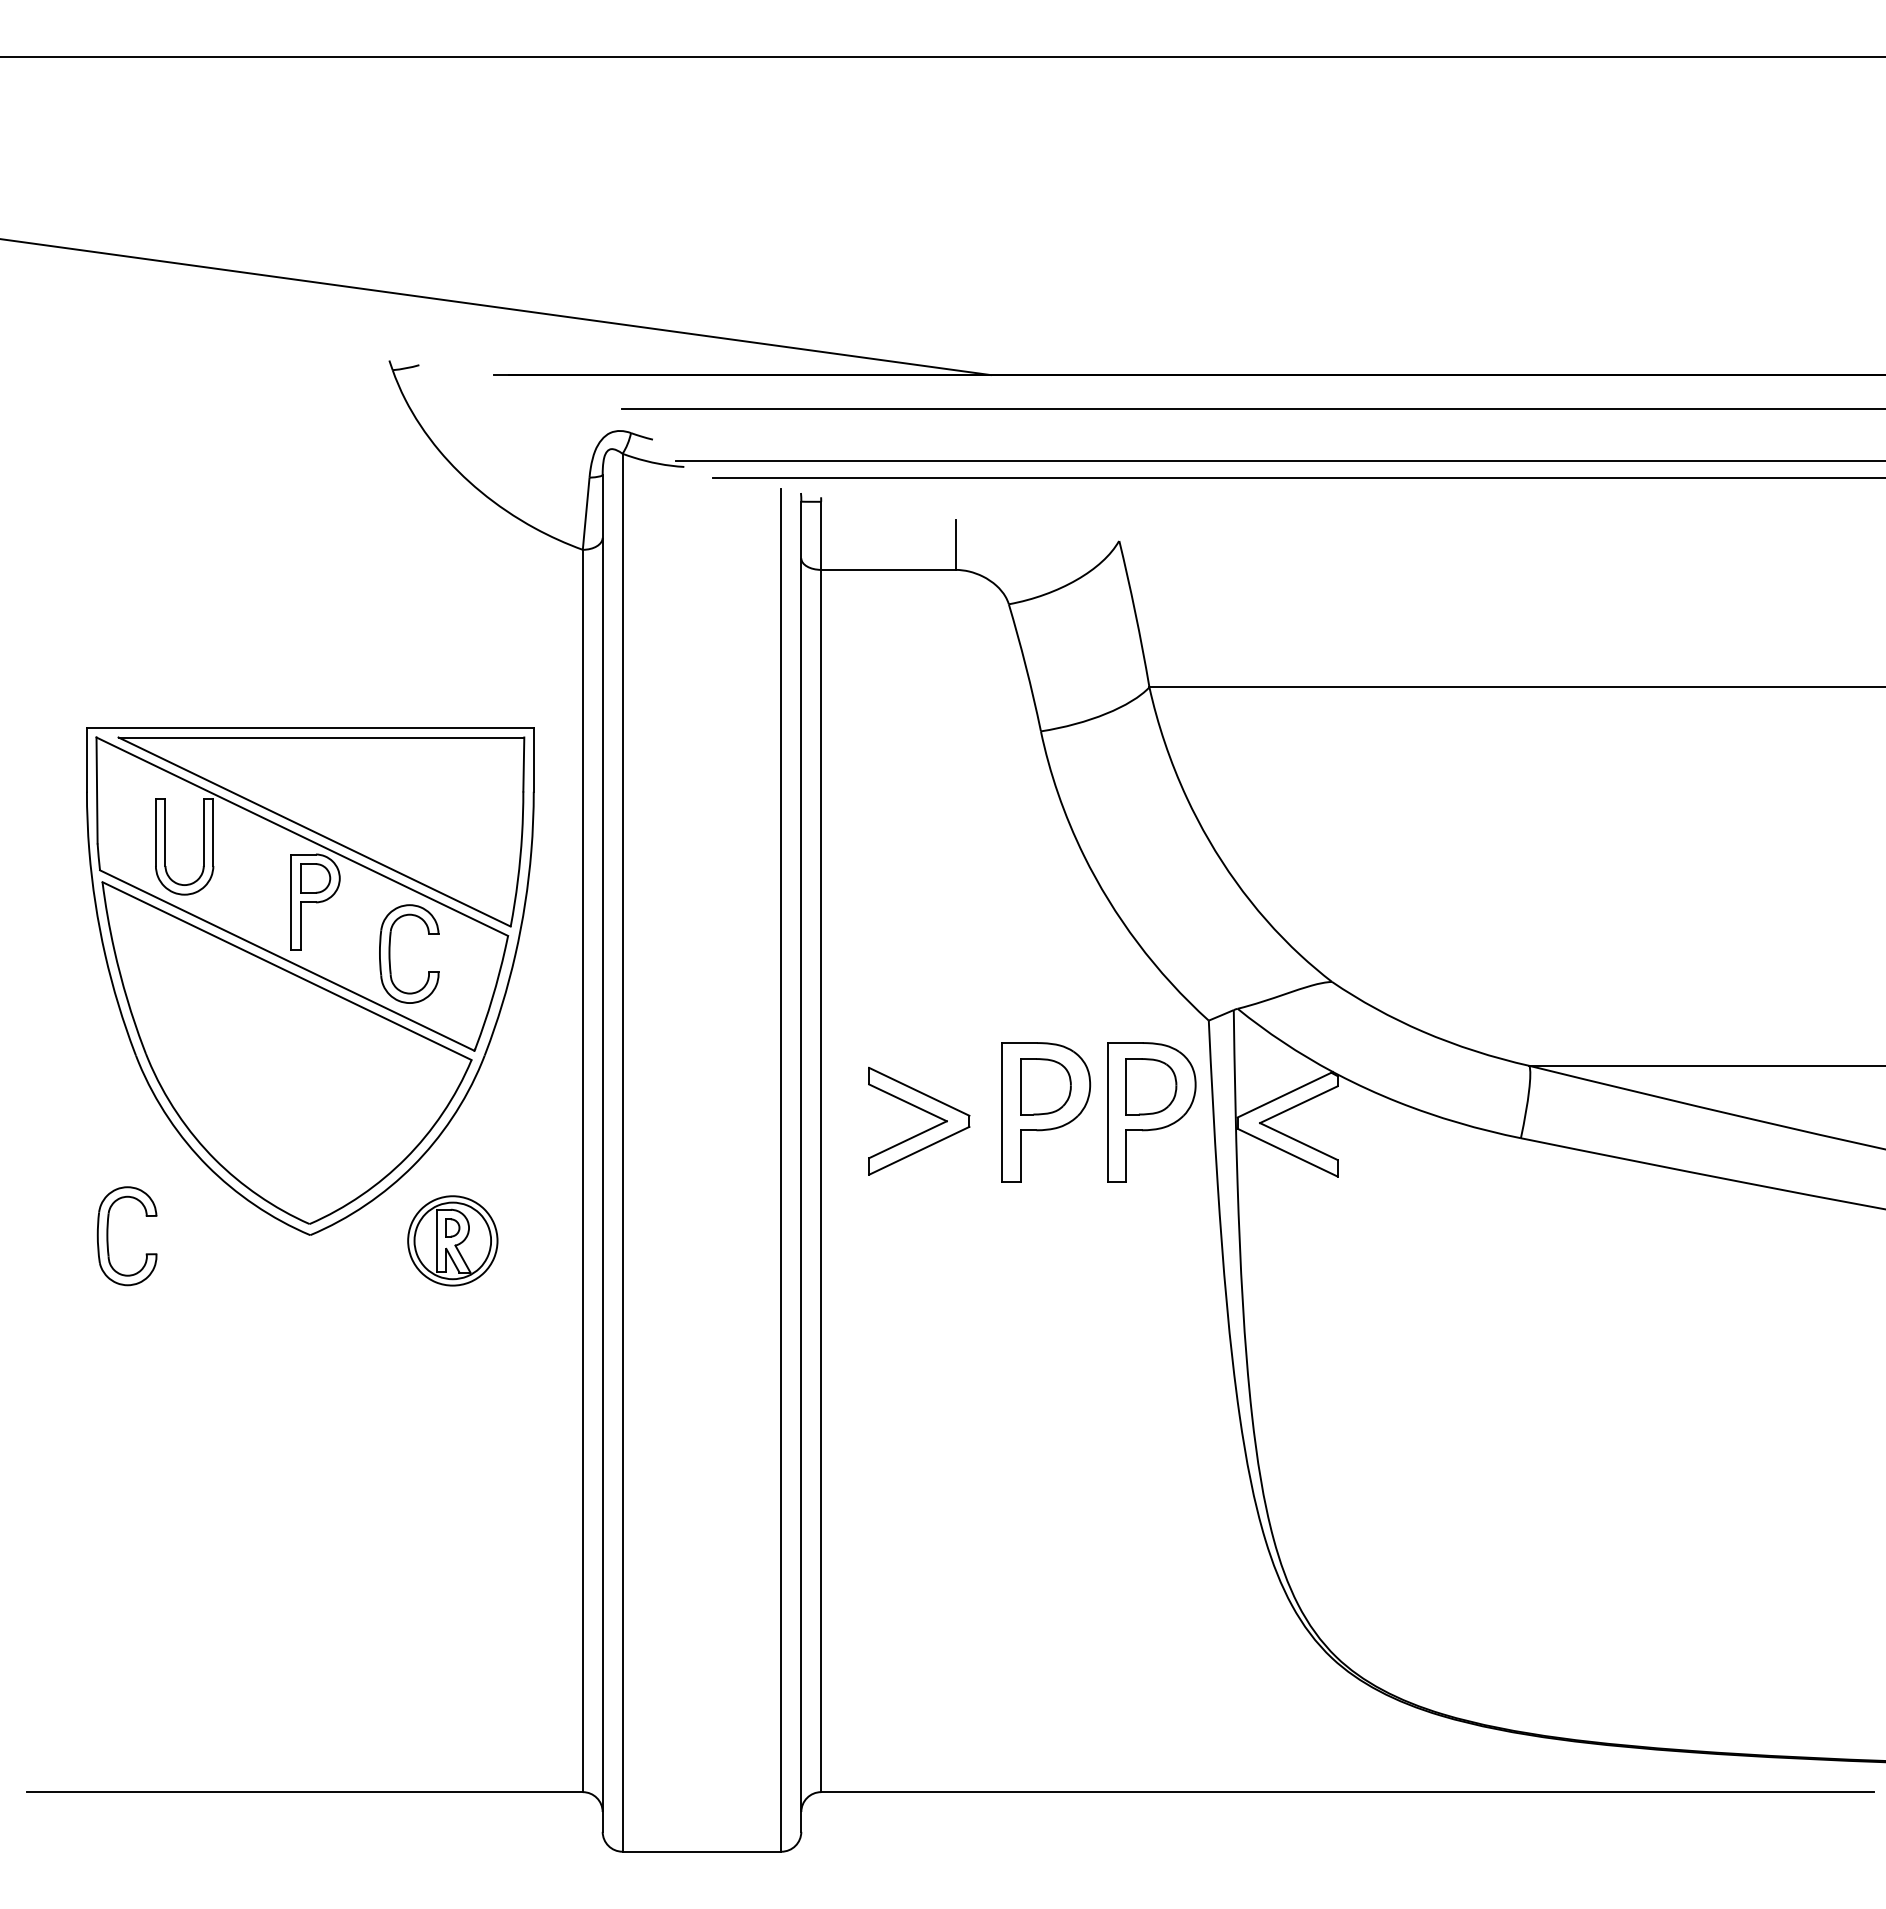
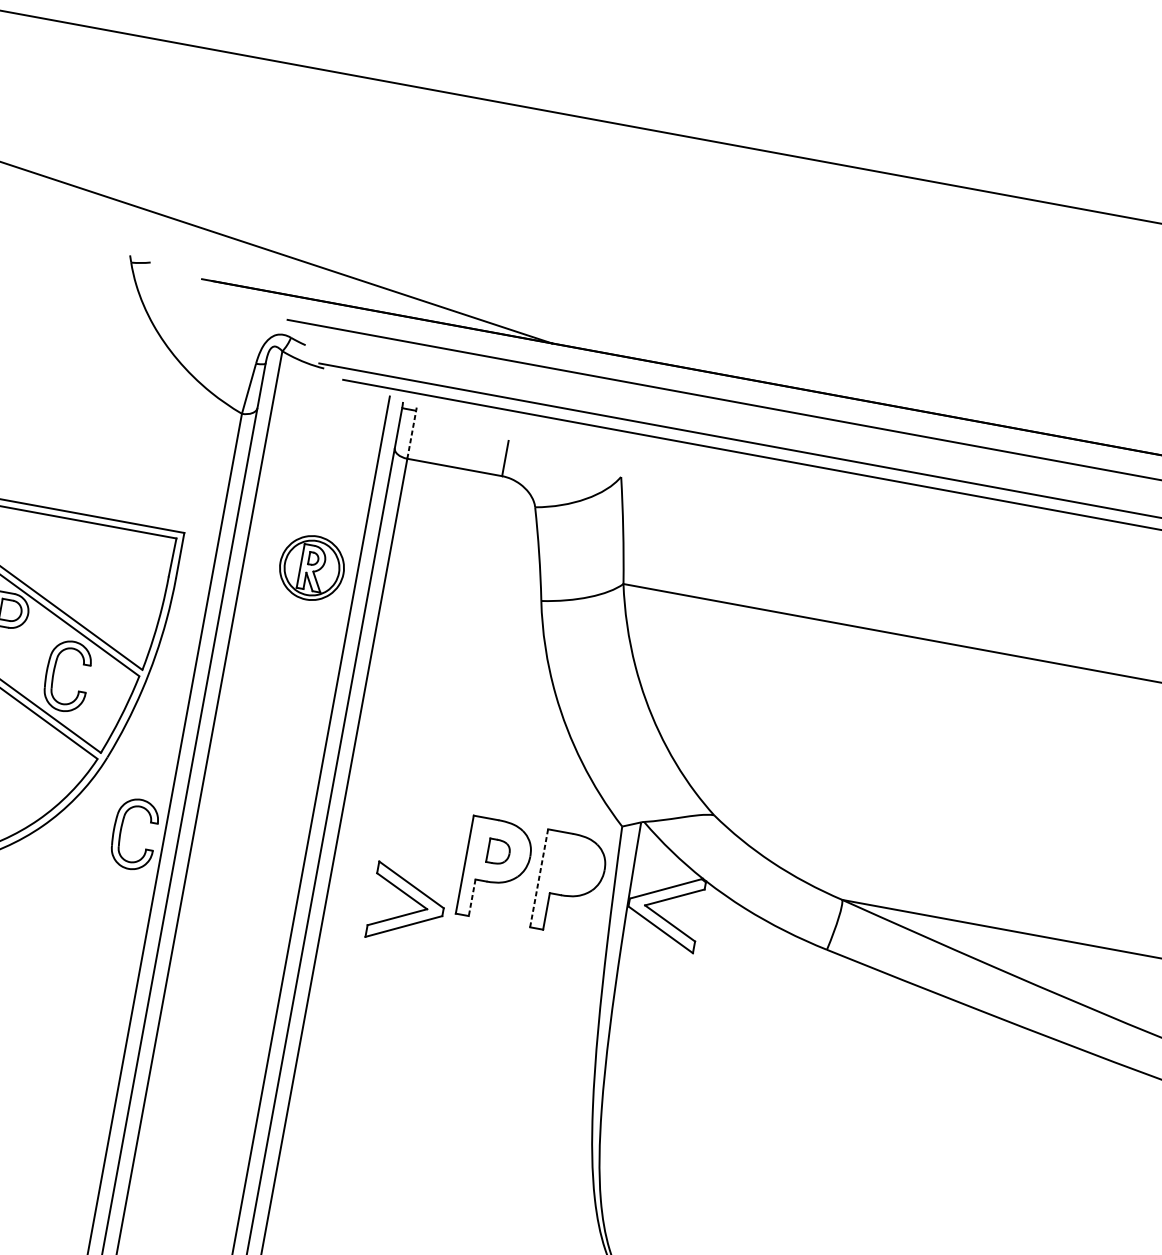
line: (821, 535) -> (412, 434), solid -> dashed
part: (1045, 1086) -> (498, 851), size x0.6
part: (1151, 1086) -> (573, 865), removed
part: (923, 1111) -> (411, 899), moved
line: (1107, 1112) -> (538, 878), solid -> dashed
part: (522, 1153) -> (121, 831), added
line: (1020, 1156) -> (471, 897), solid -> dashed
part: (452, 1240) -> (311, 567), moved

